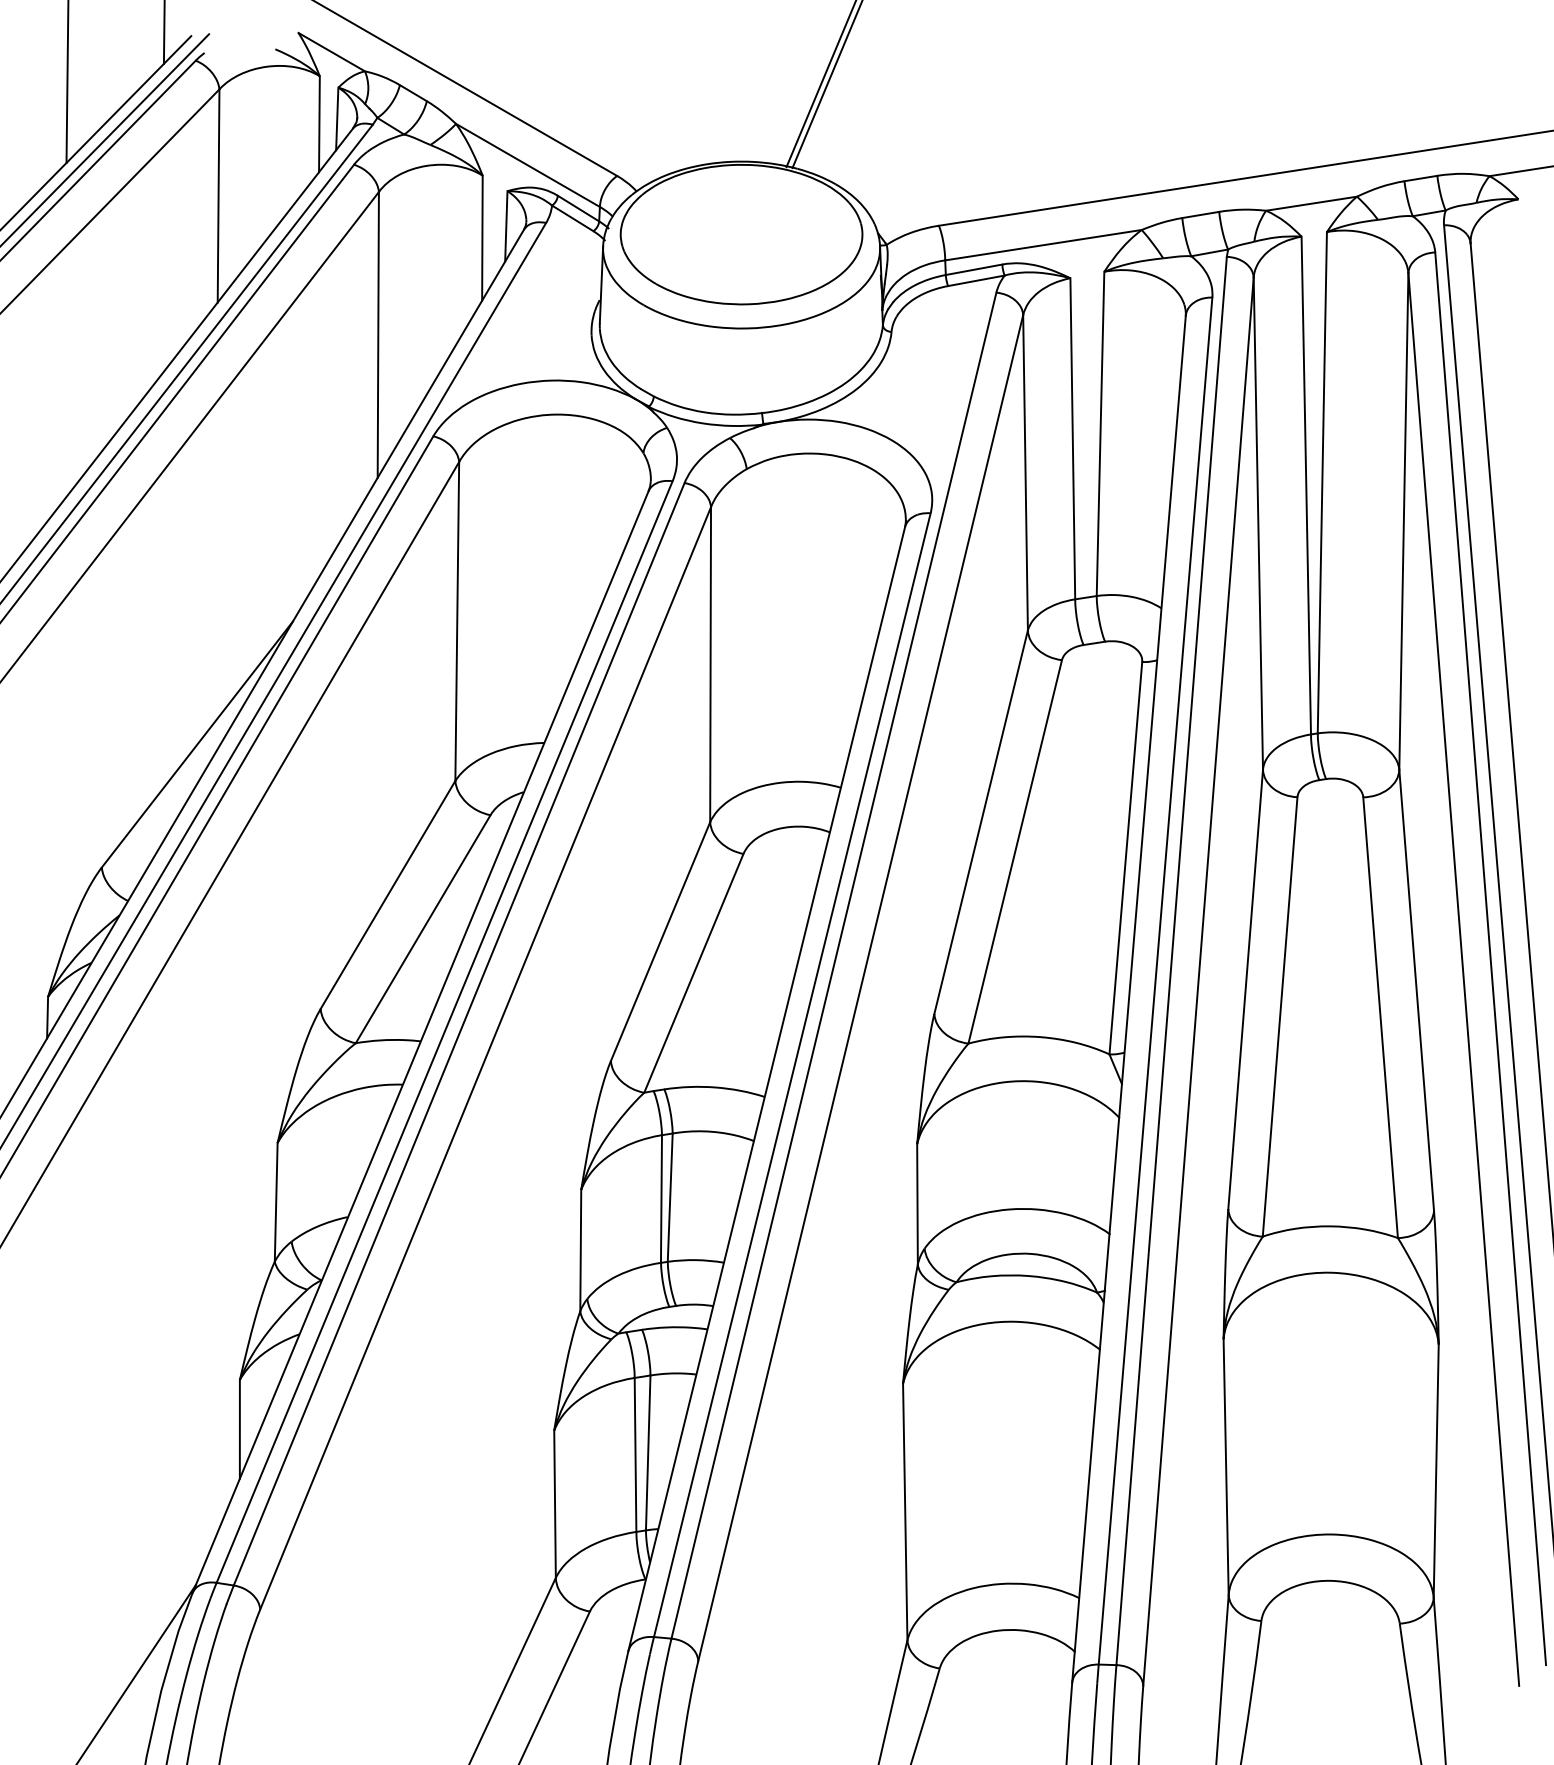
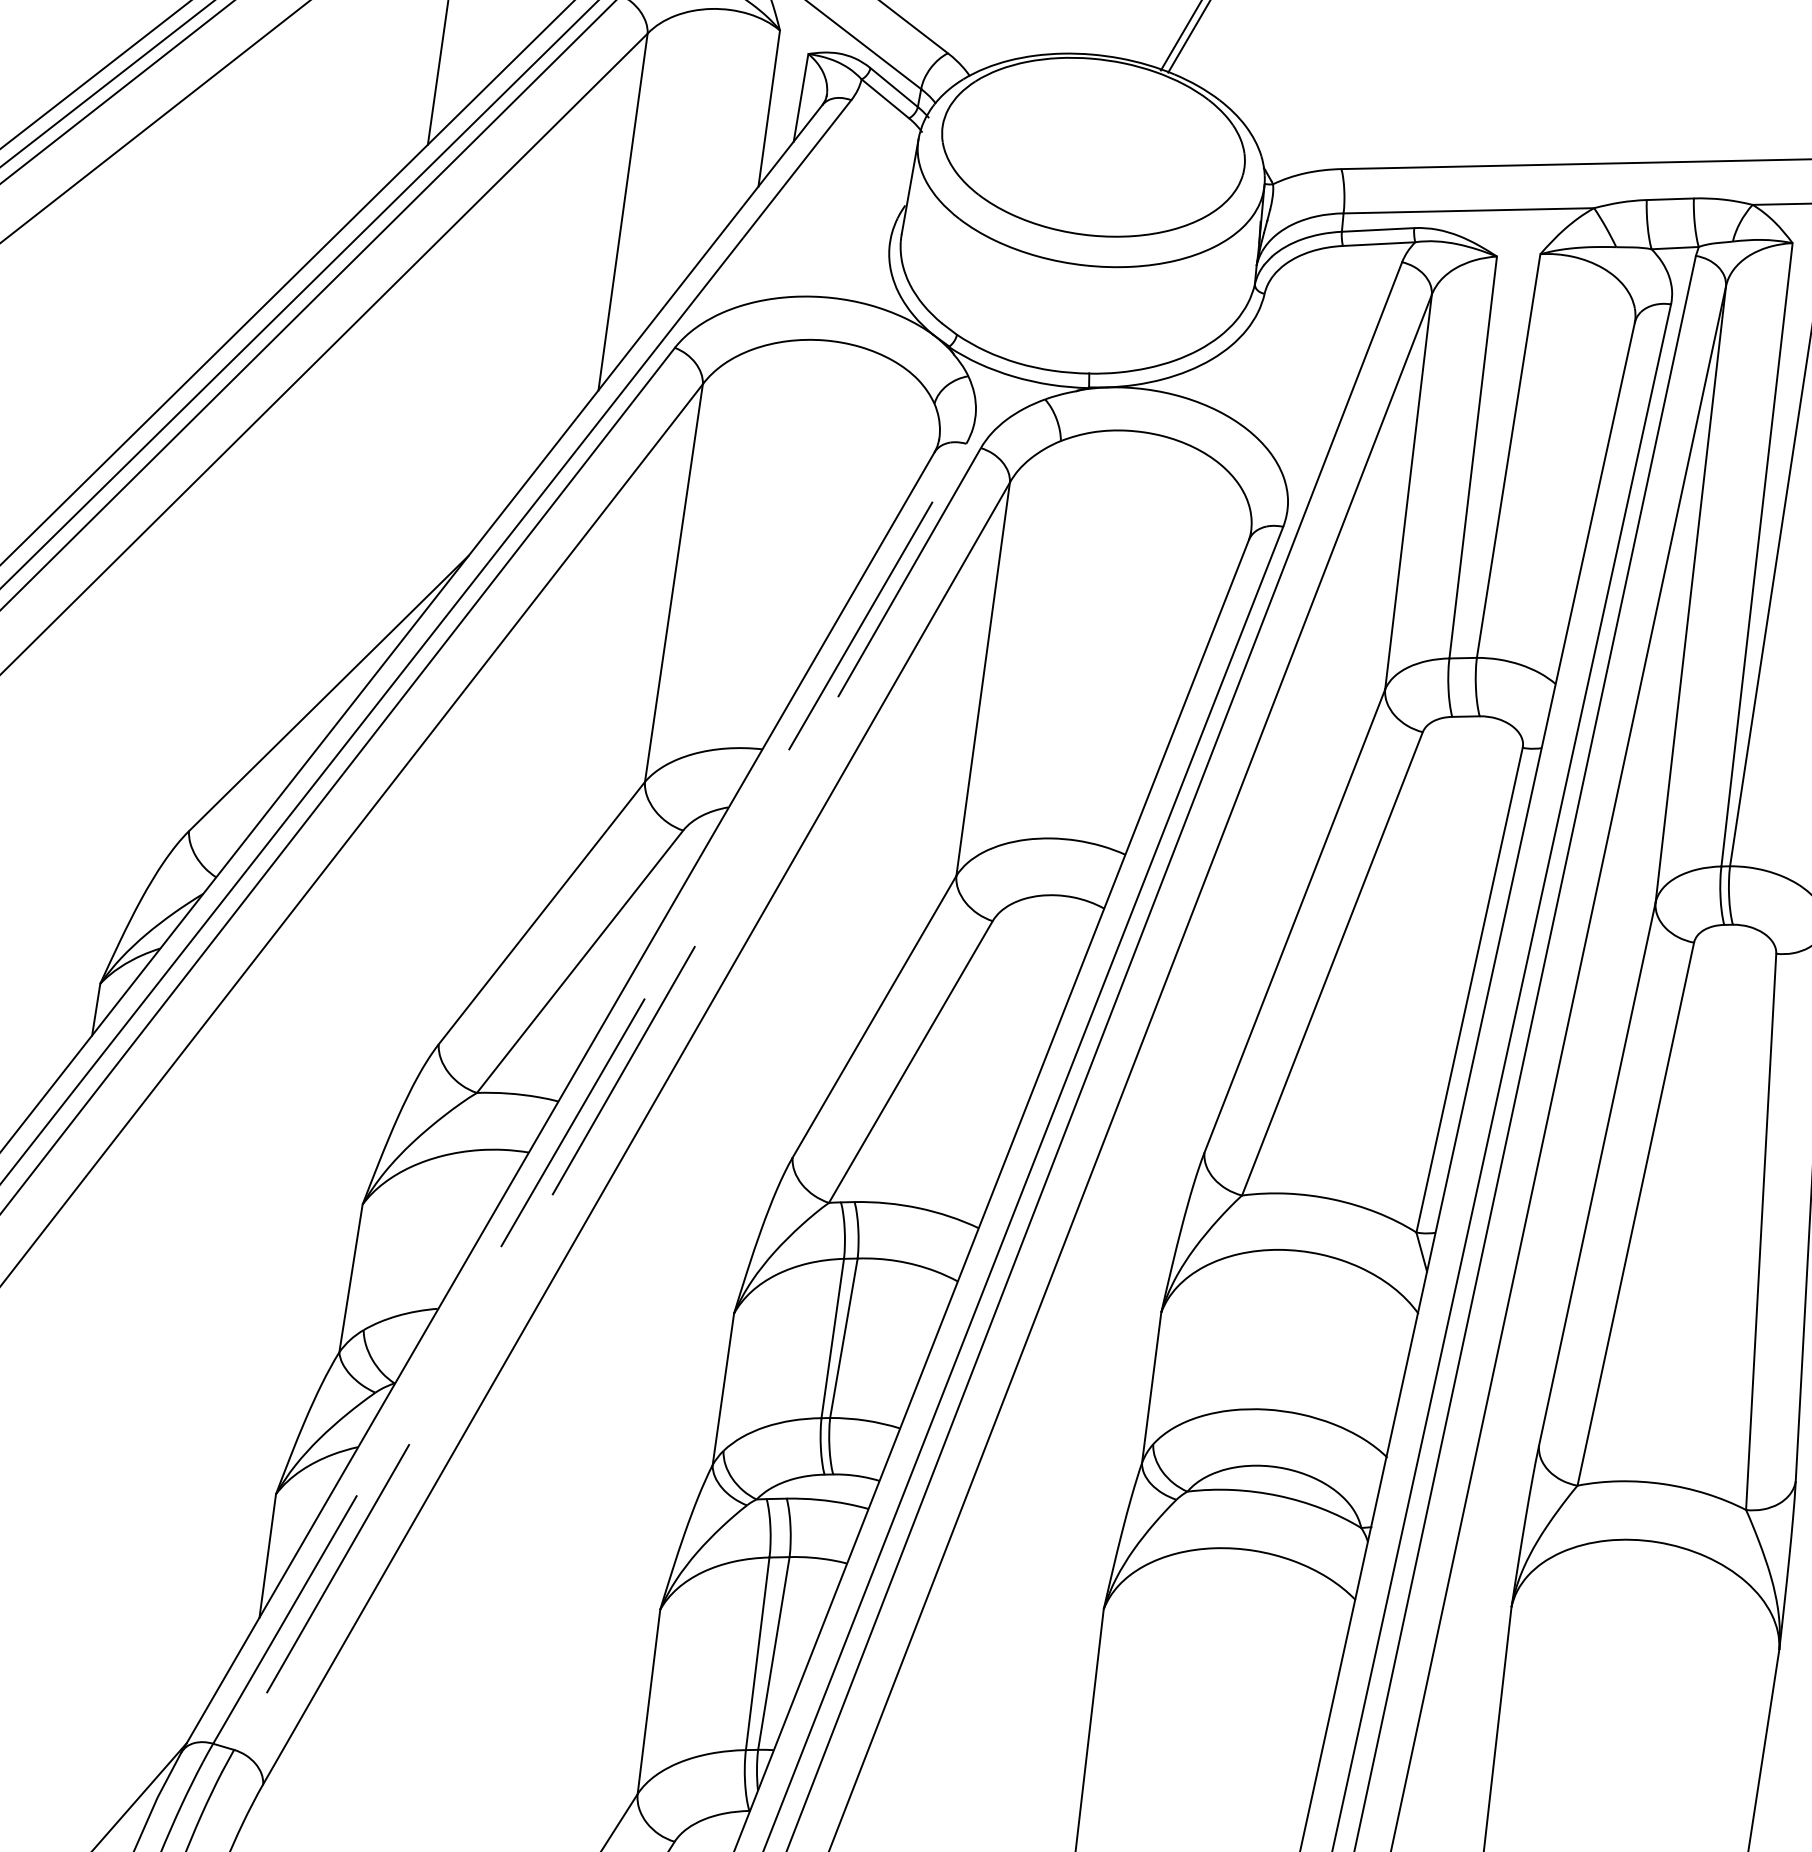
line: (444, 1031) -> (589, 1093), solid -> dashed
line: (458, 1034) -> (606, 1099), solid -> dashed

